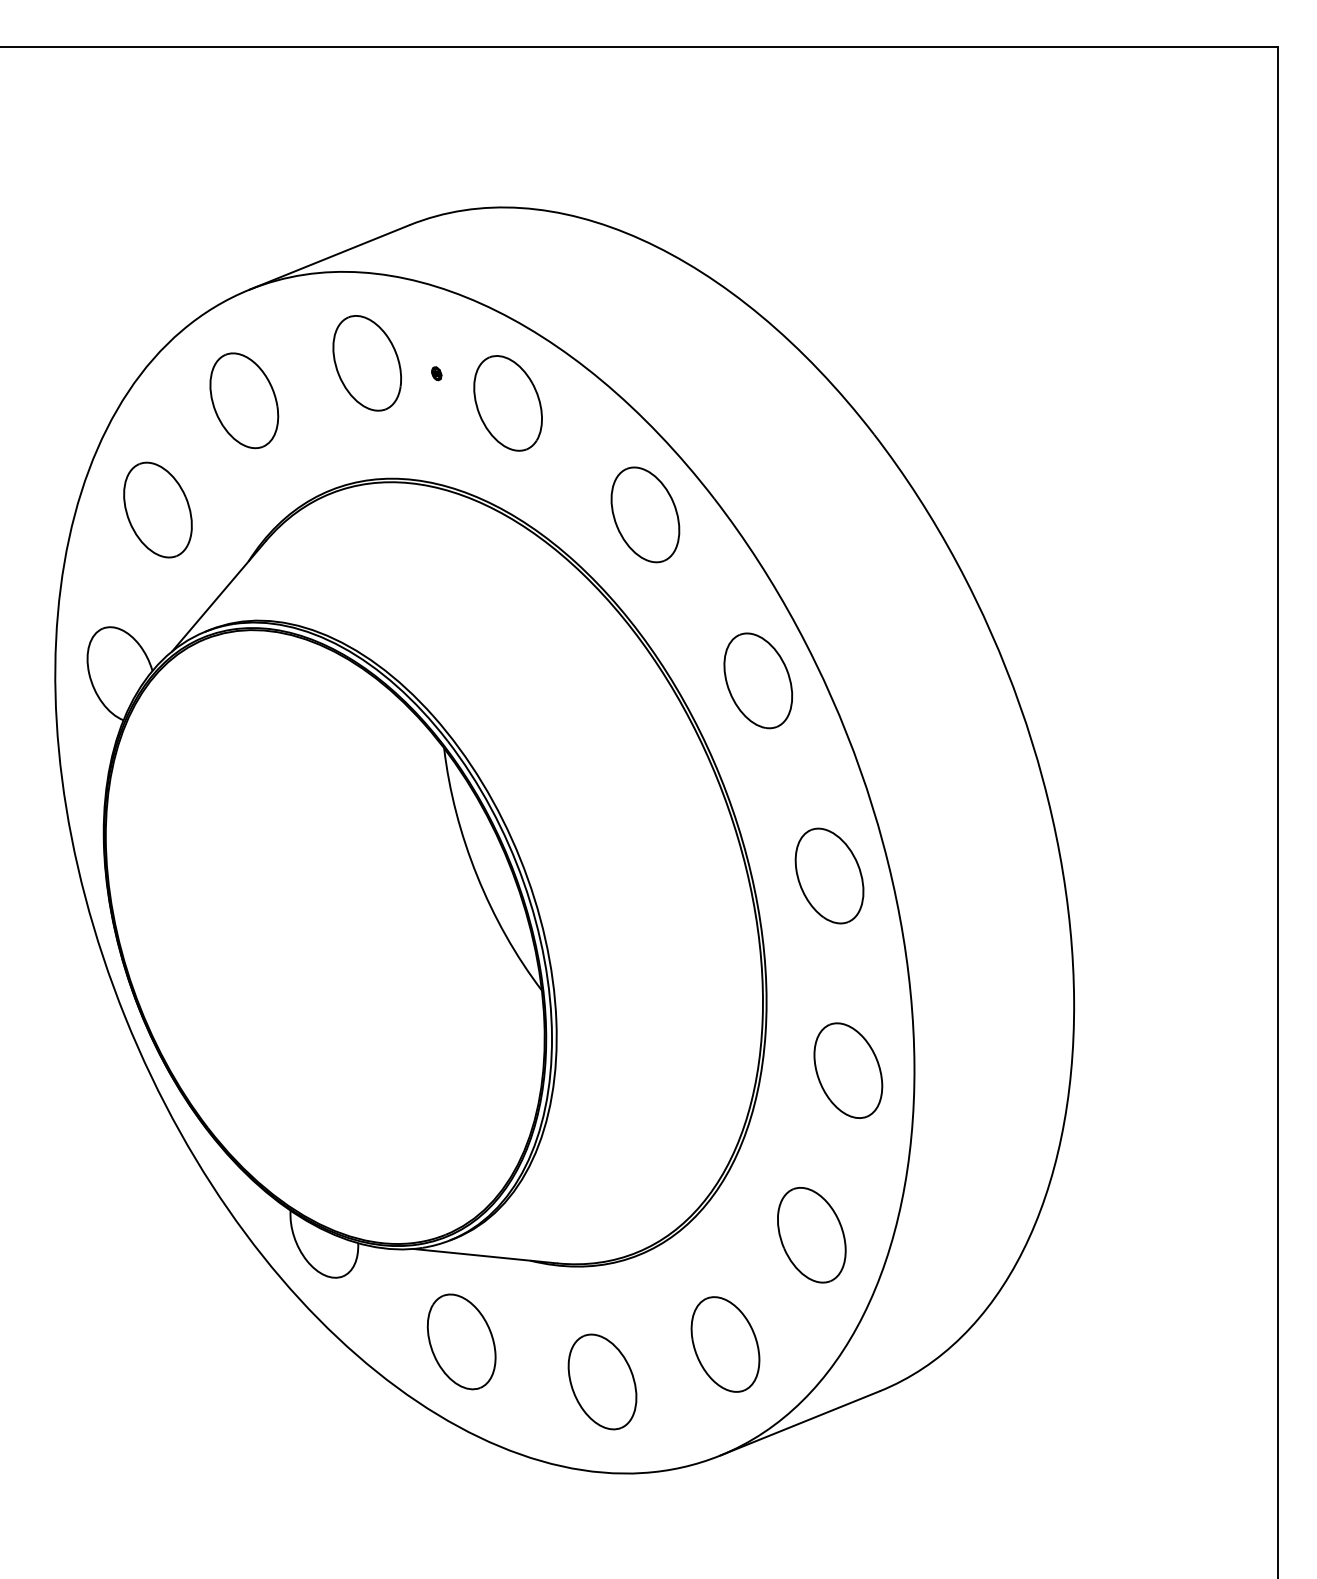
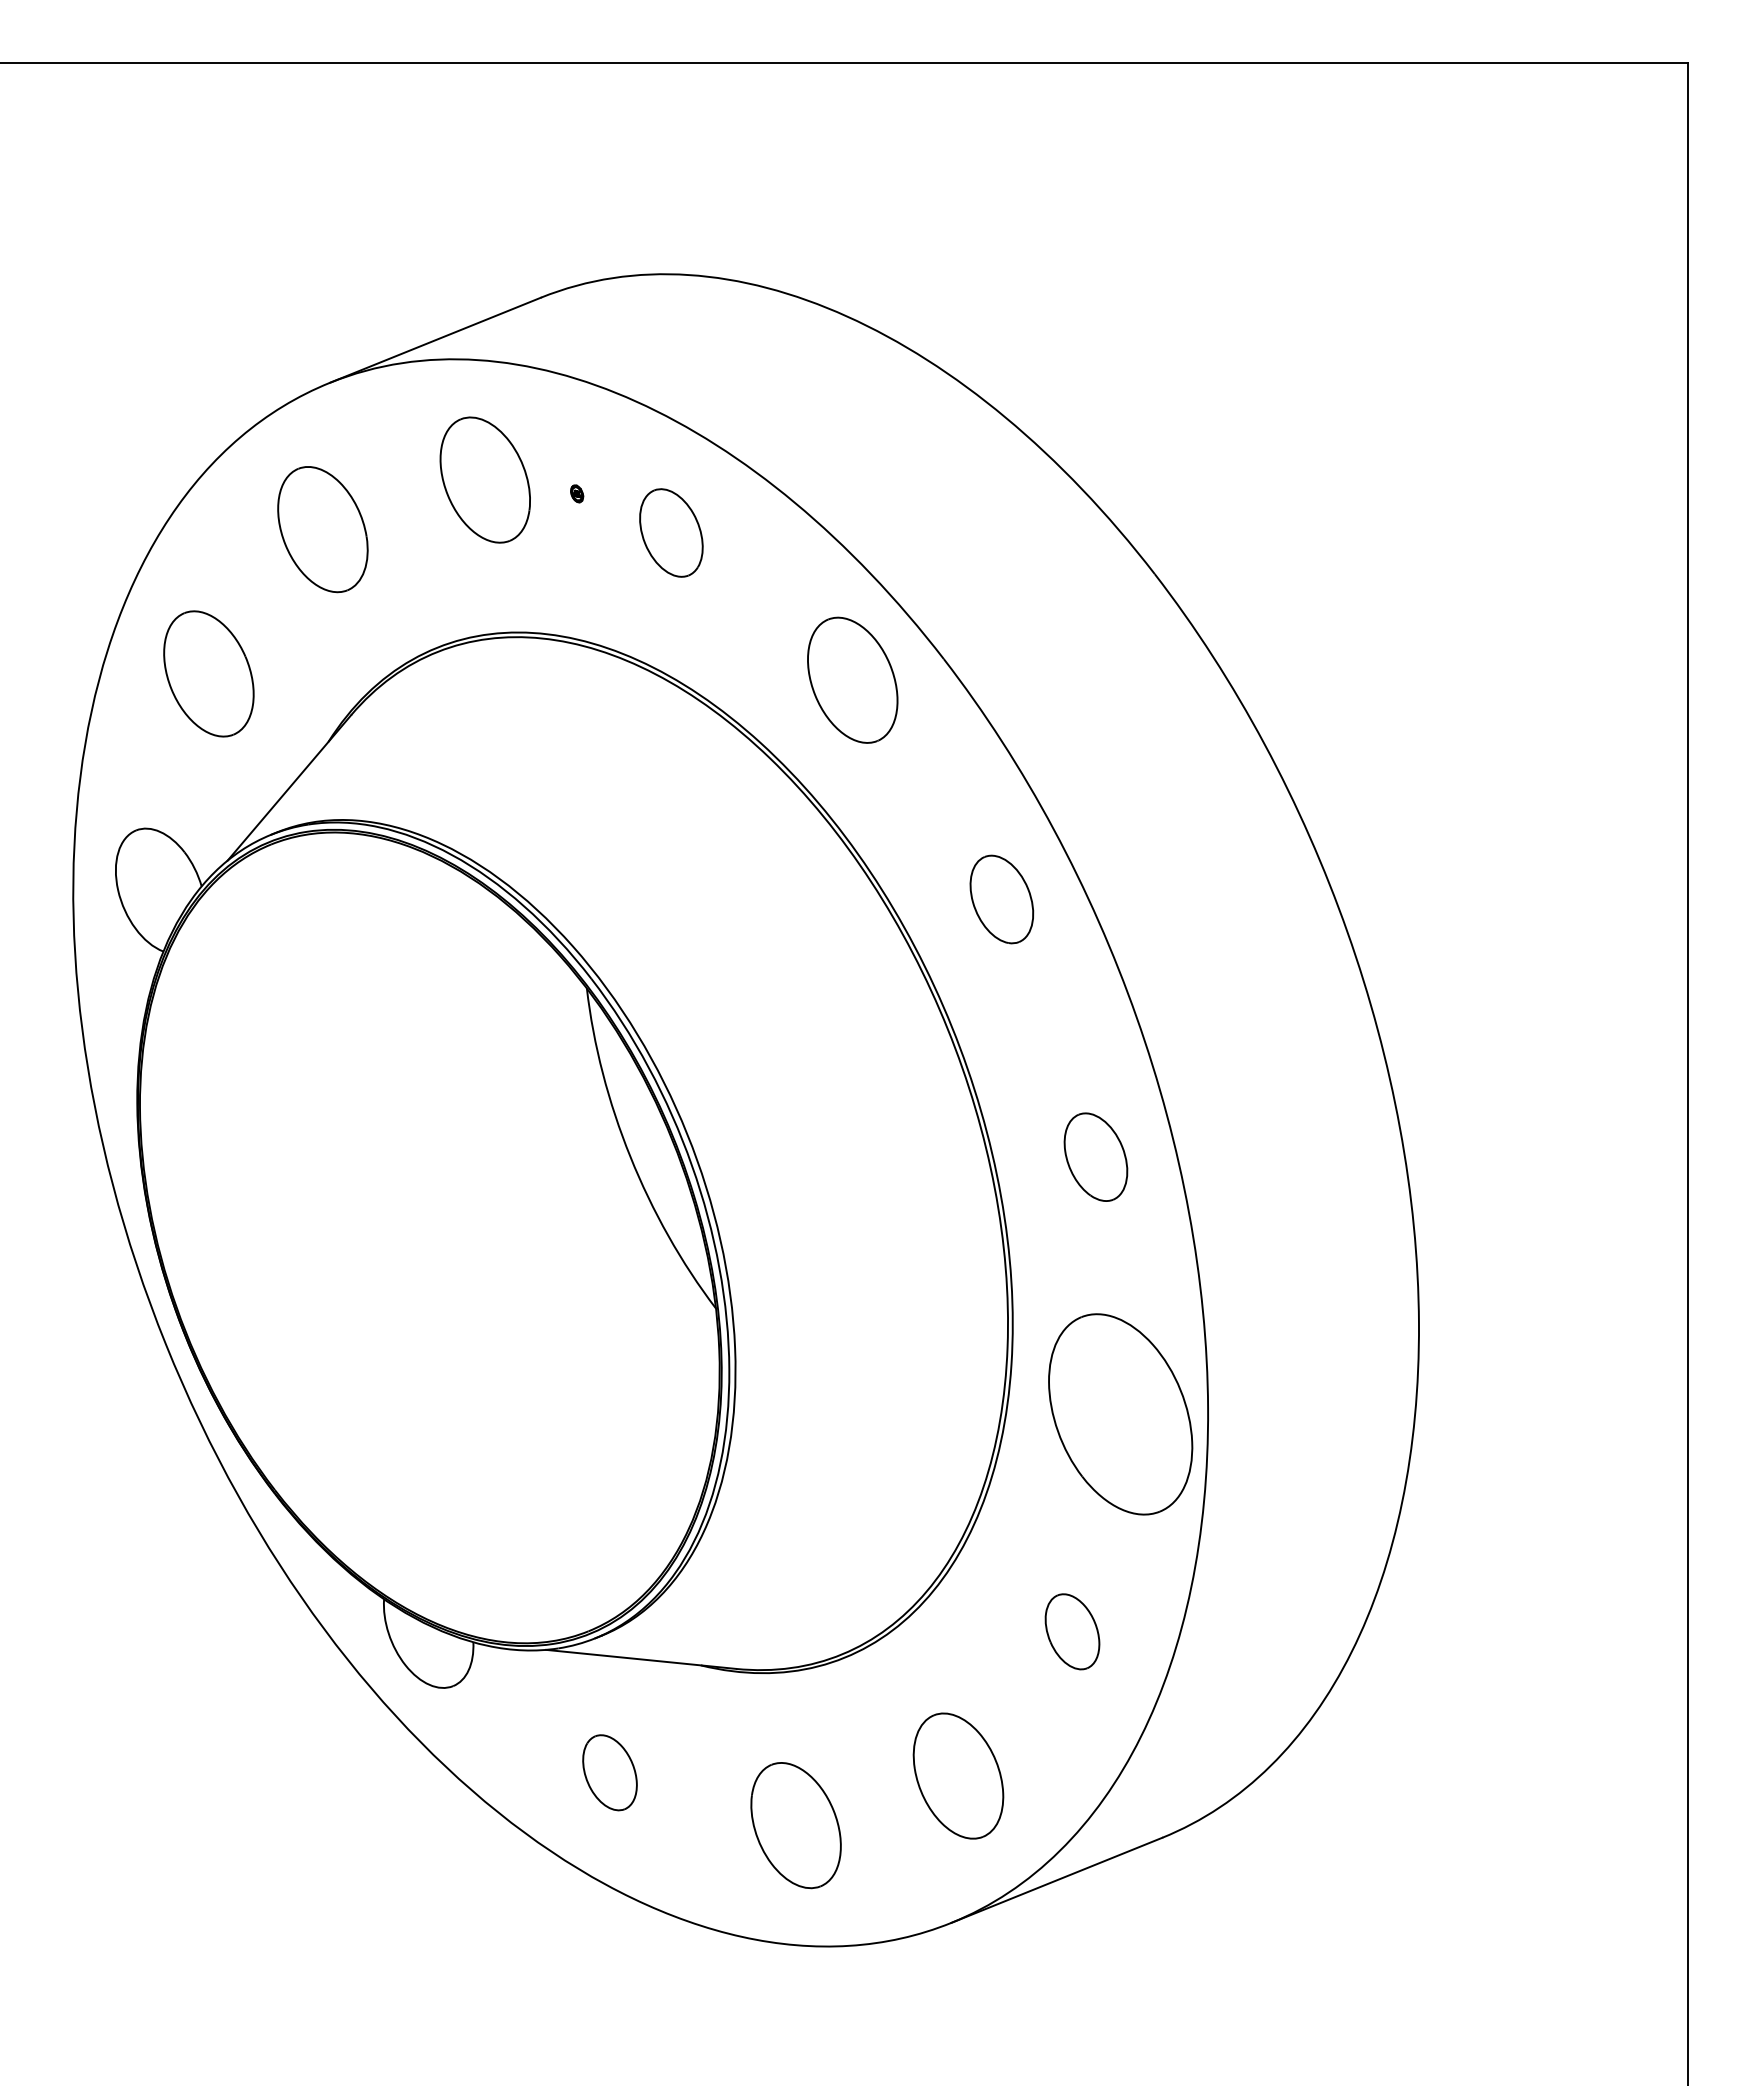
part: (508, 403) -> (671, 532), size x0.7
part: (758, 680) -> (1001, 899), size x0.7
part: (829, 875) -> (1095, 1156), size x0.7
part: (848, 1070) -> (1120, 1414), size x1.6
part: (811, 1235) -> (1072, 1631), size x0.6
part: (461, 1341) -> (609, 1772), size x0.6

